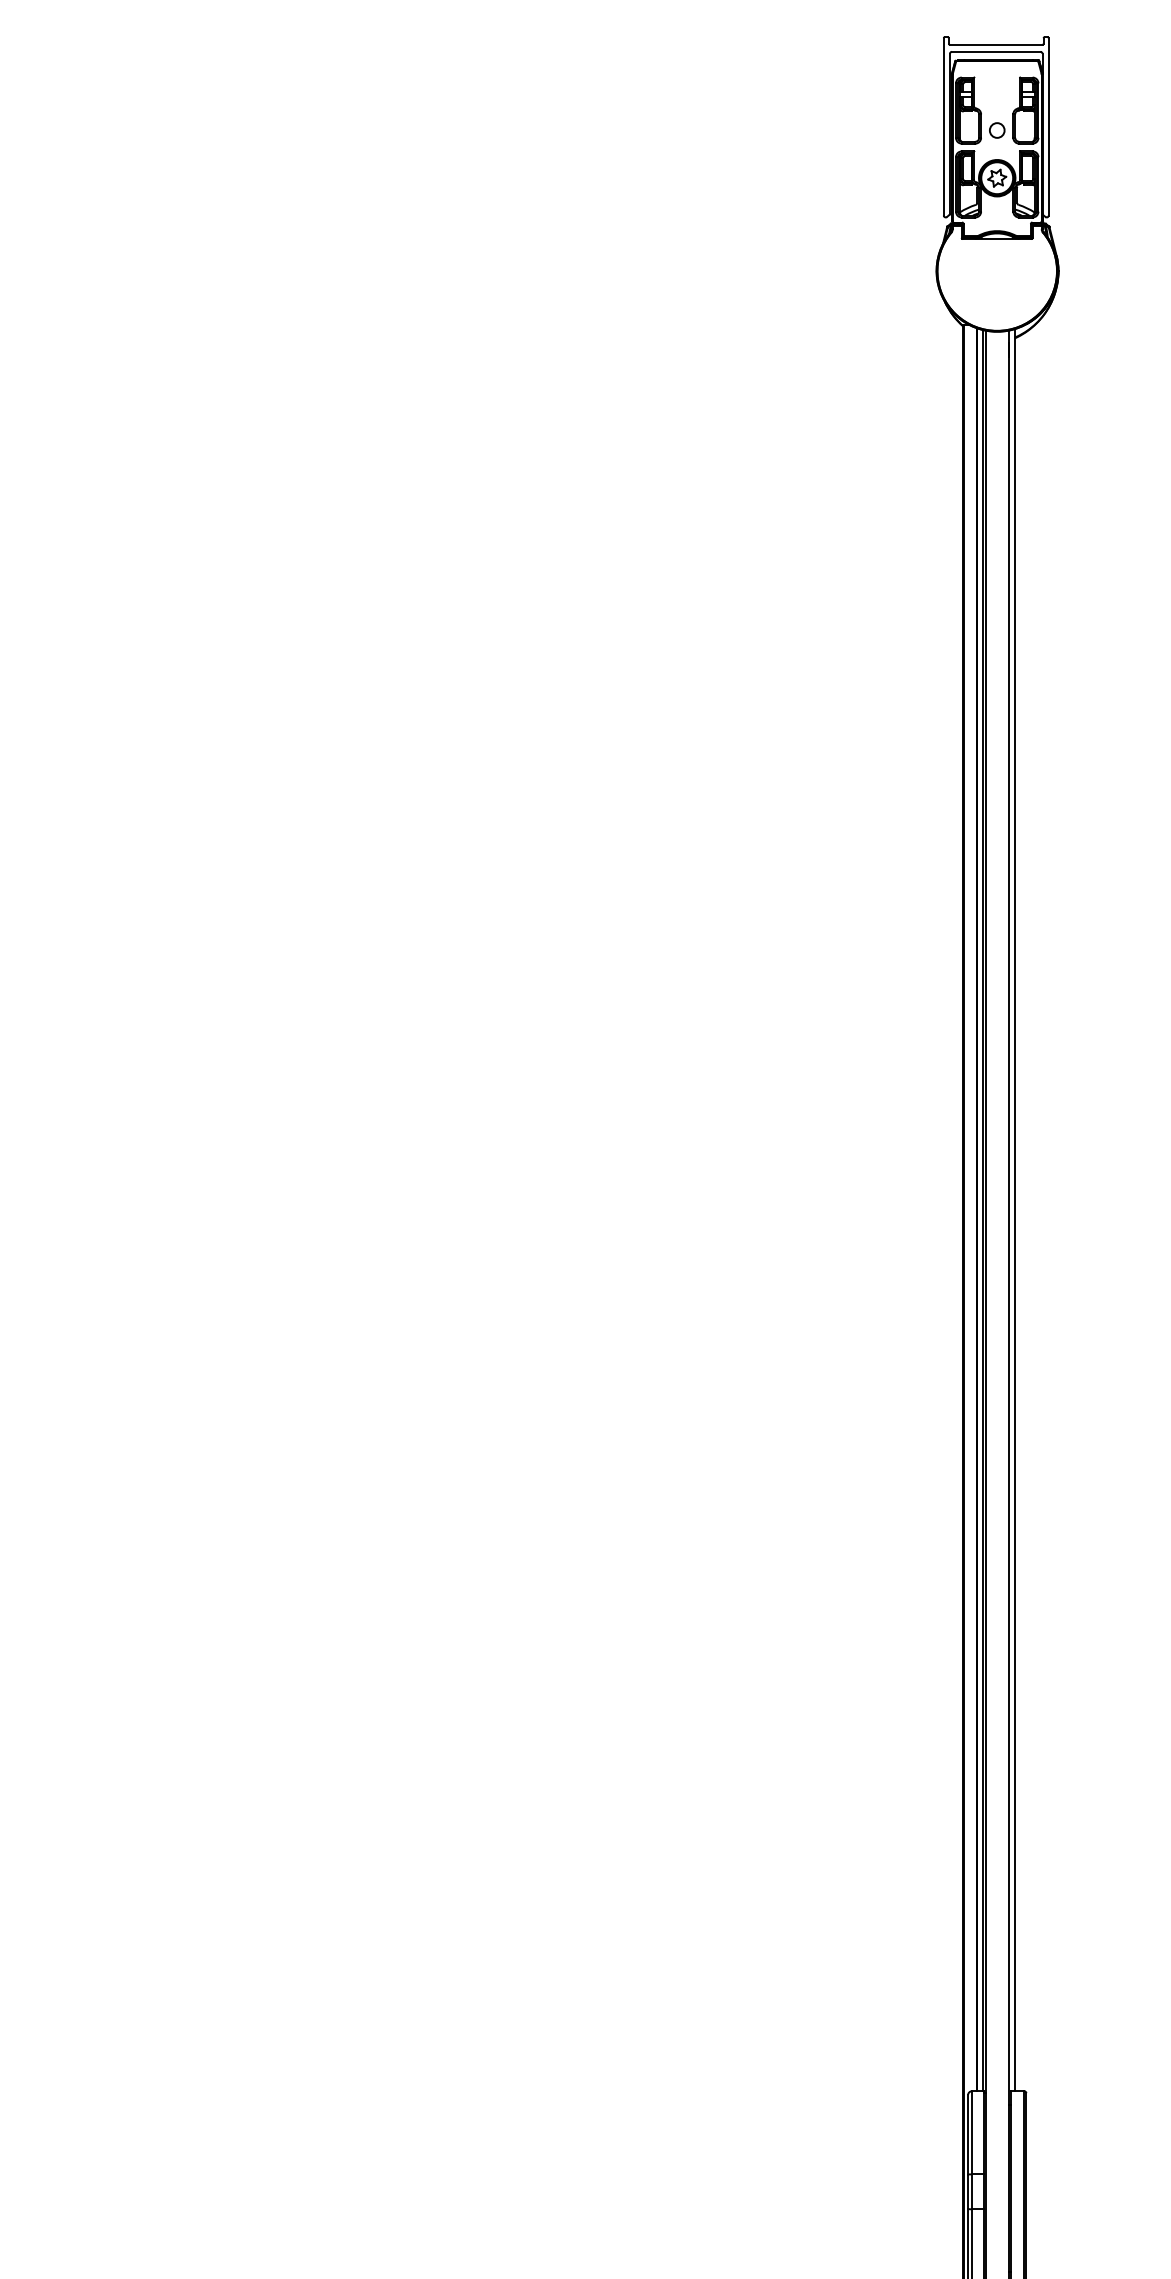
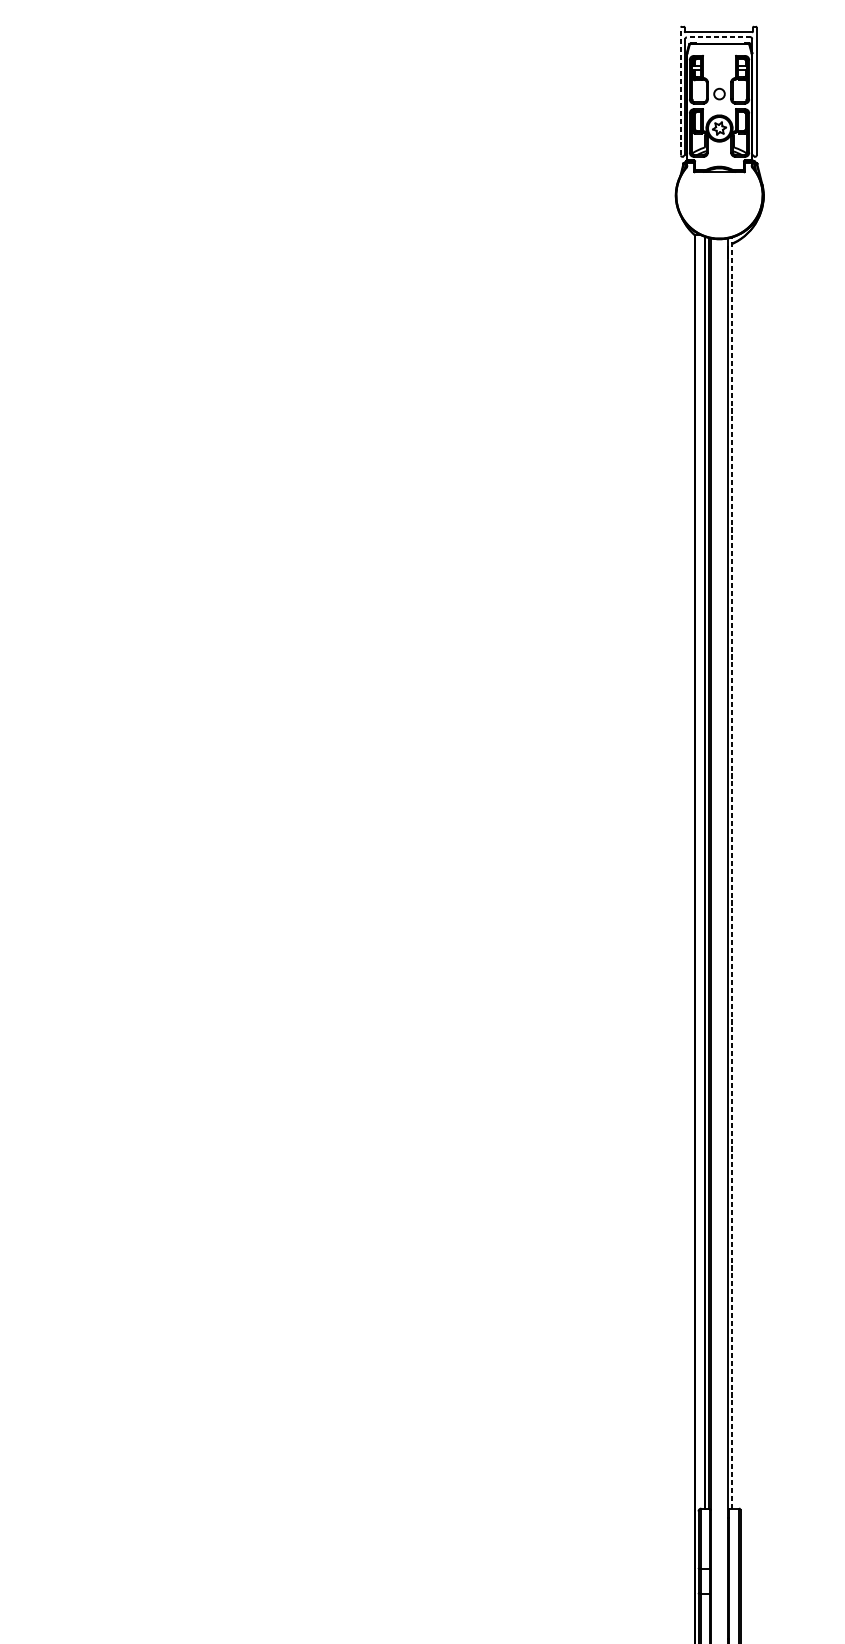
line: (995, 51) -> (718, 37), solid -> dashed
line: (943, 126) -> (680, 91), solid -> dashed
line: (1014, 1209) -> (731, 872), solid -> dashed

